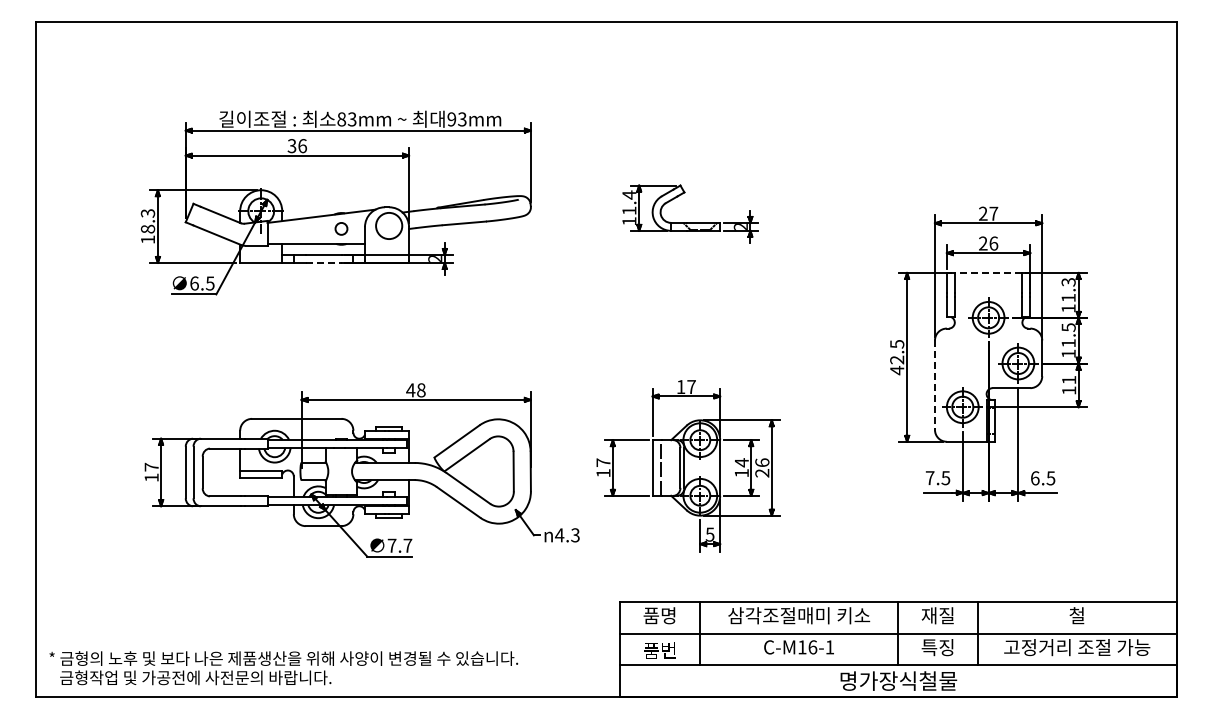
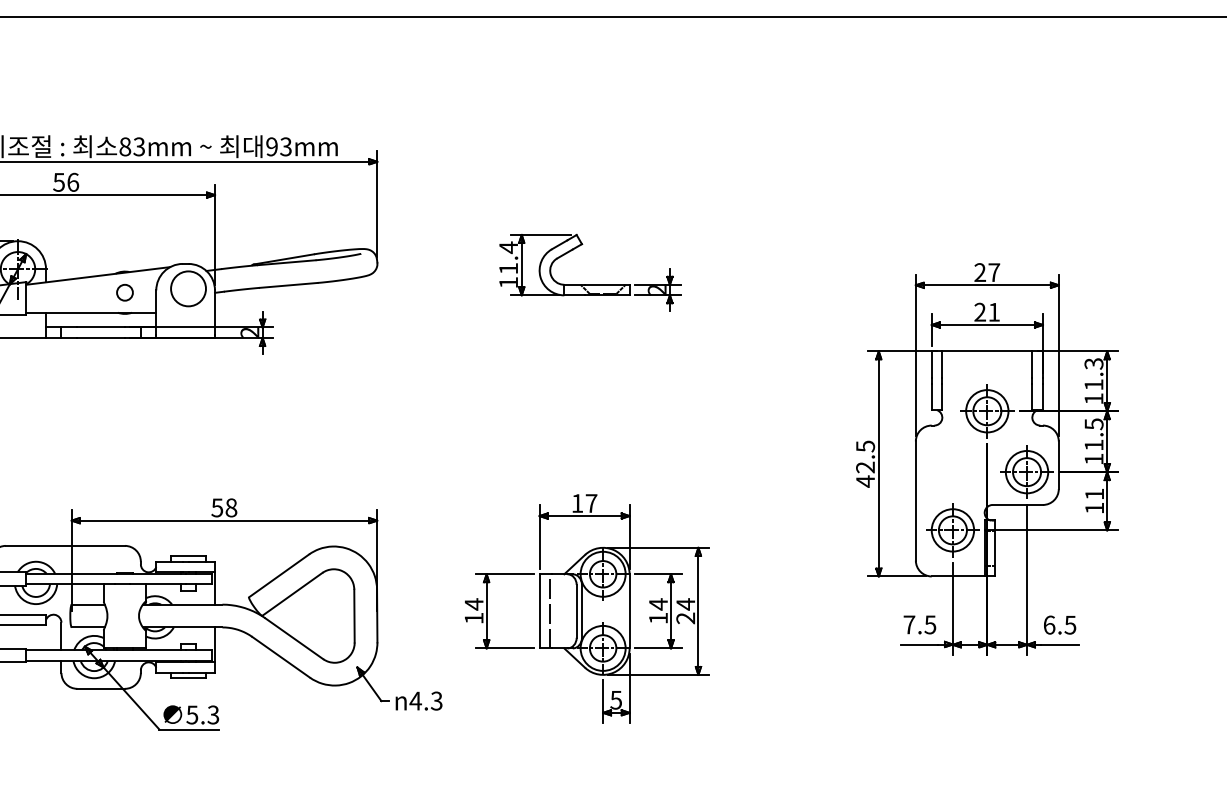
text: (292, 145) -> (59, 181), 36 -> 56
text: (993, 243) -> (993, 312), 26 -> 21
line: (323, 262) -> (101, 337), dashed -> solid
line: (988, 272) -> (987, 350), dashed -> solid
line: (934, 385) -> (915, 501), dashed -> solid
text: (410, 390) -> (216, 508), 48 -> 58
text: (603, 462) -> (474, 604), 17 -> 14
text: (762, 462) -> (686, 604), 26 -> 24
text: (399, 545) -> (202, 714), 7.7 -> 5.3

